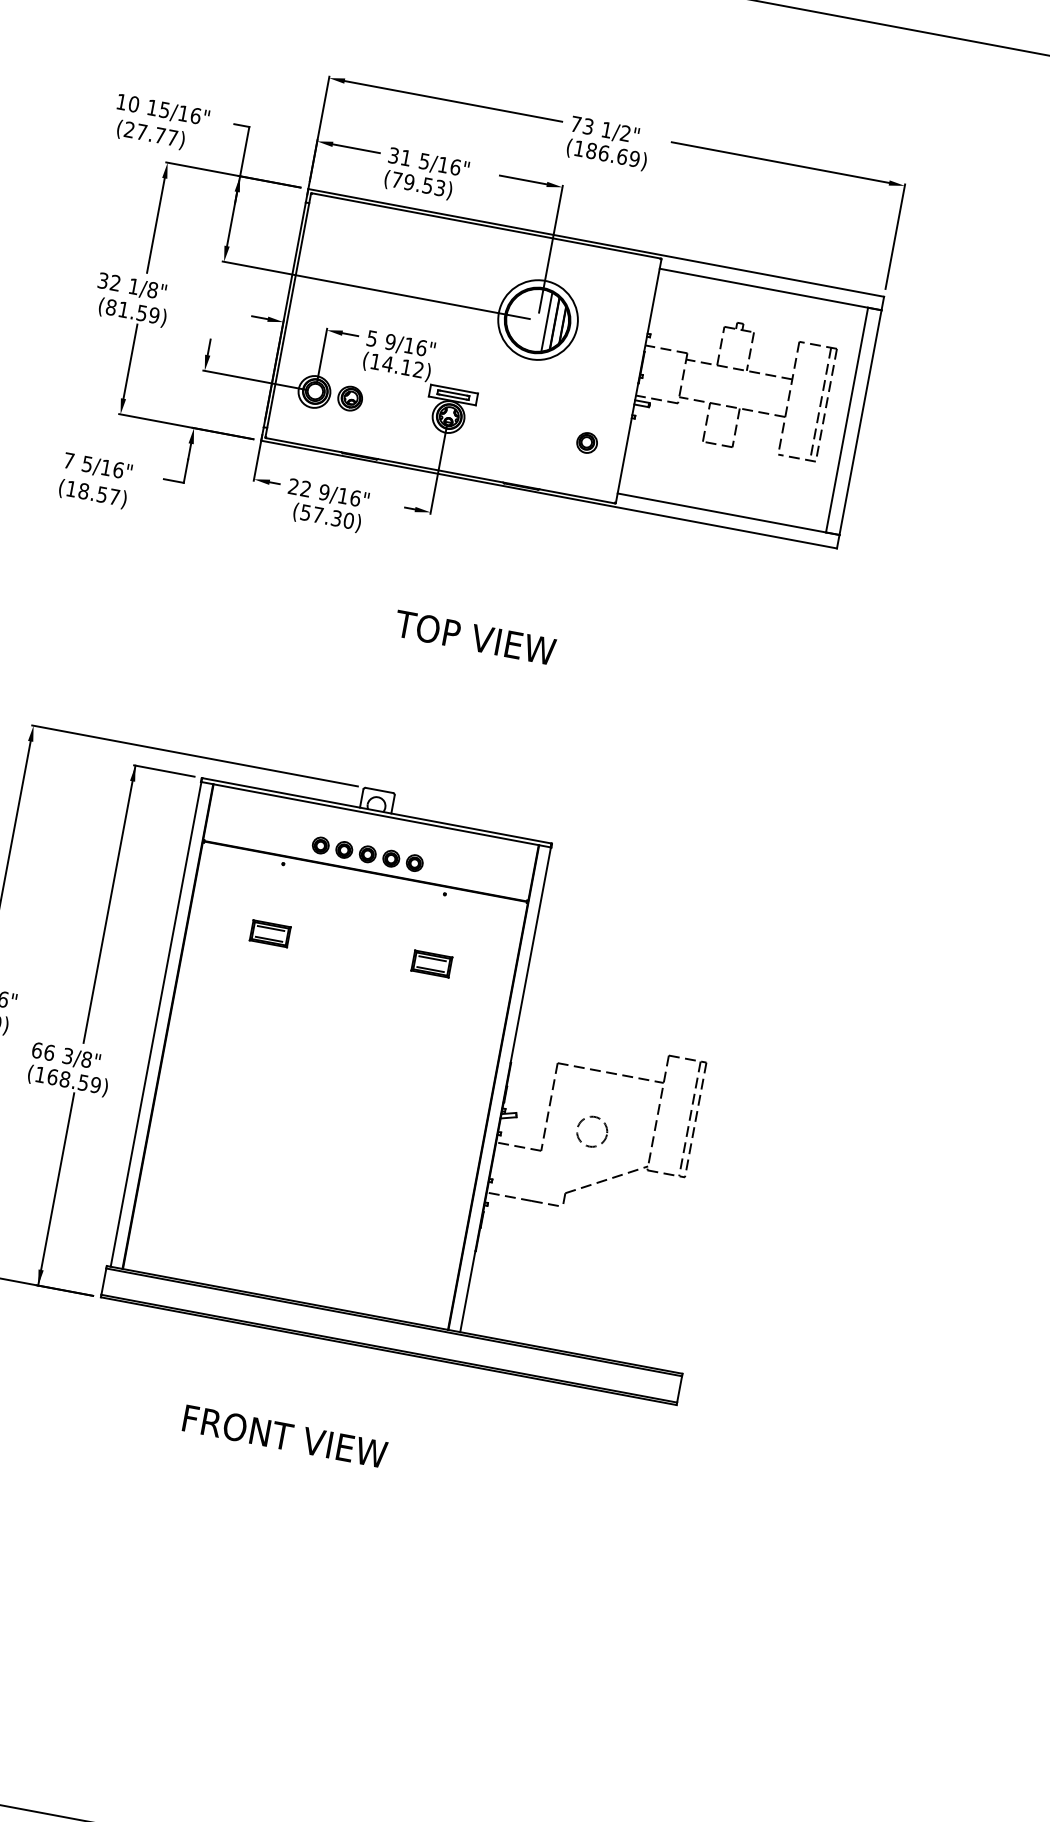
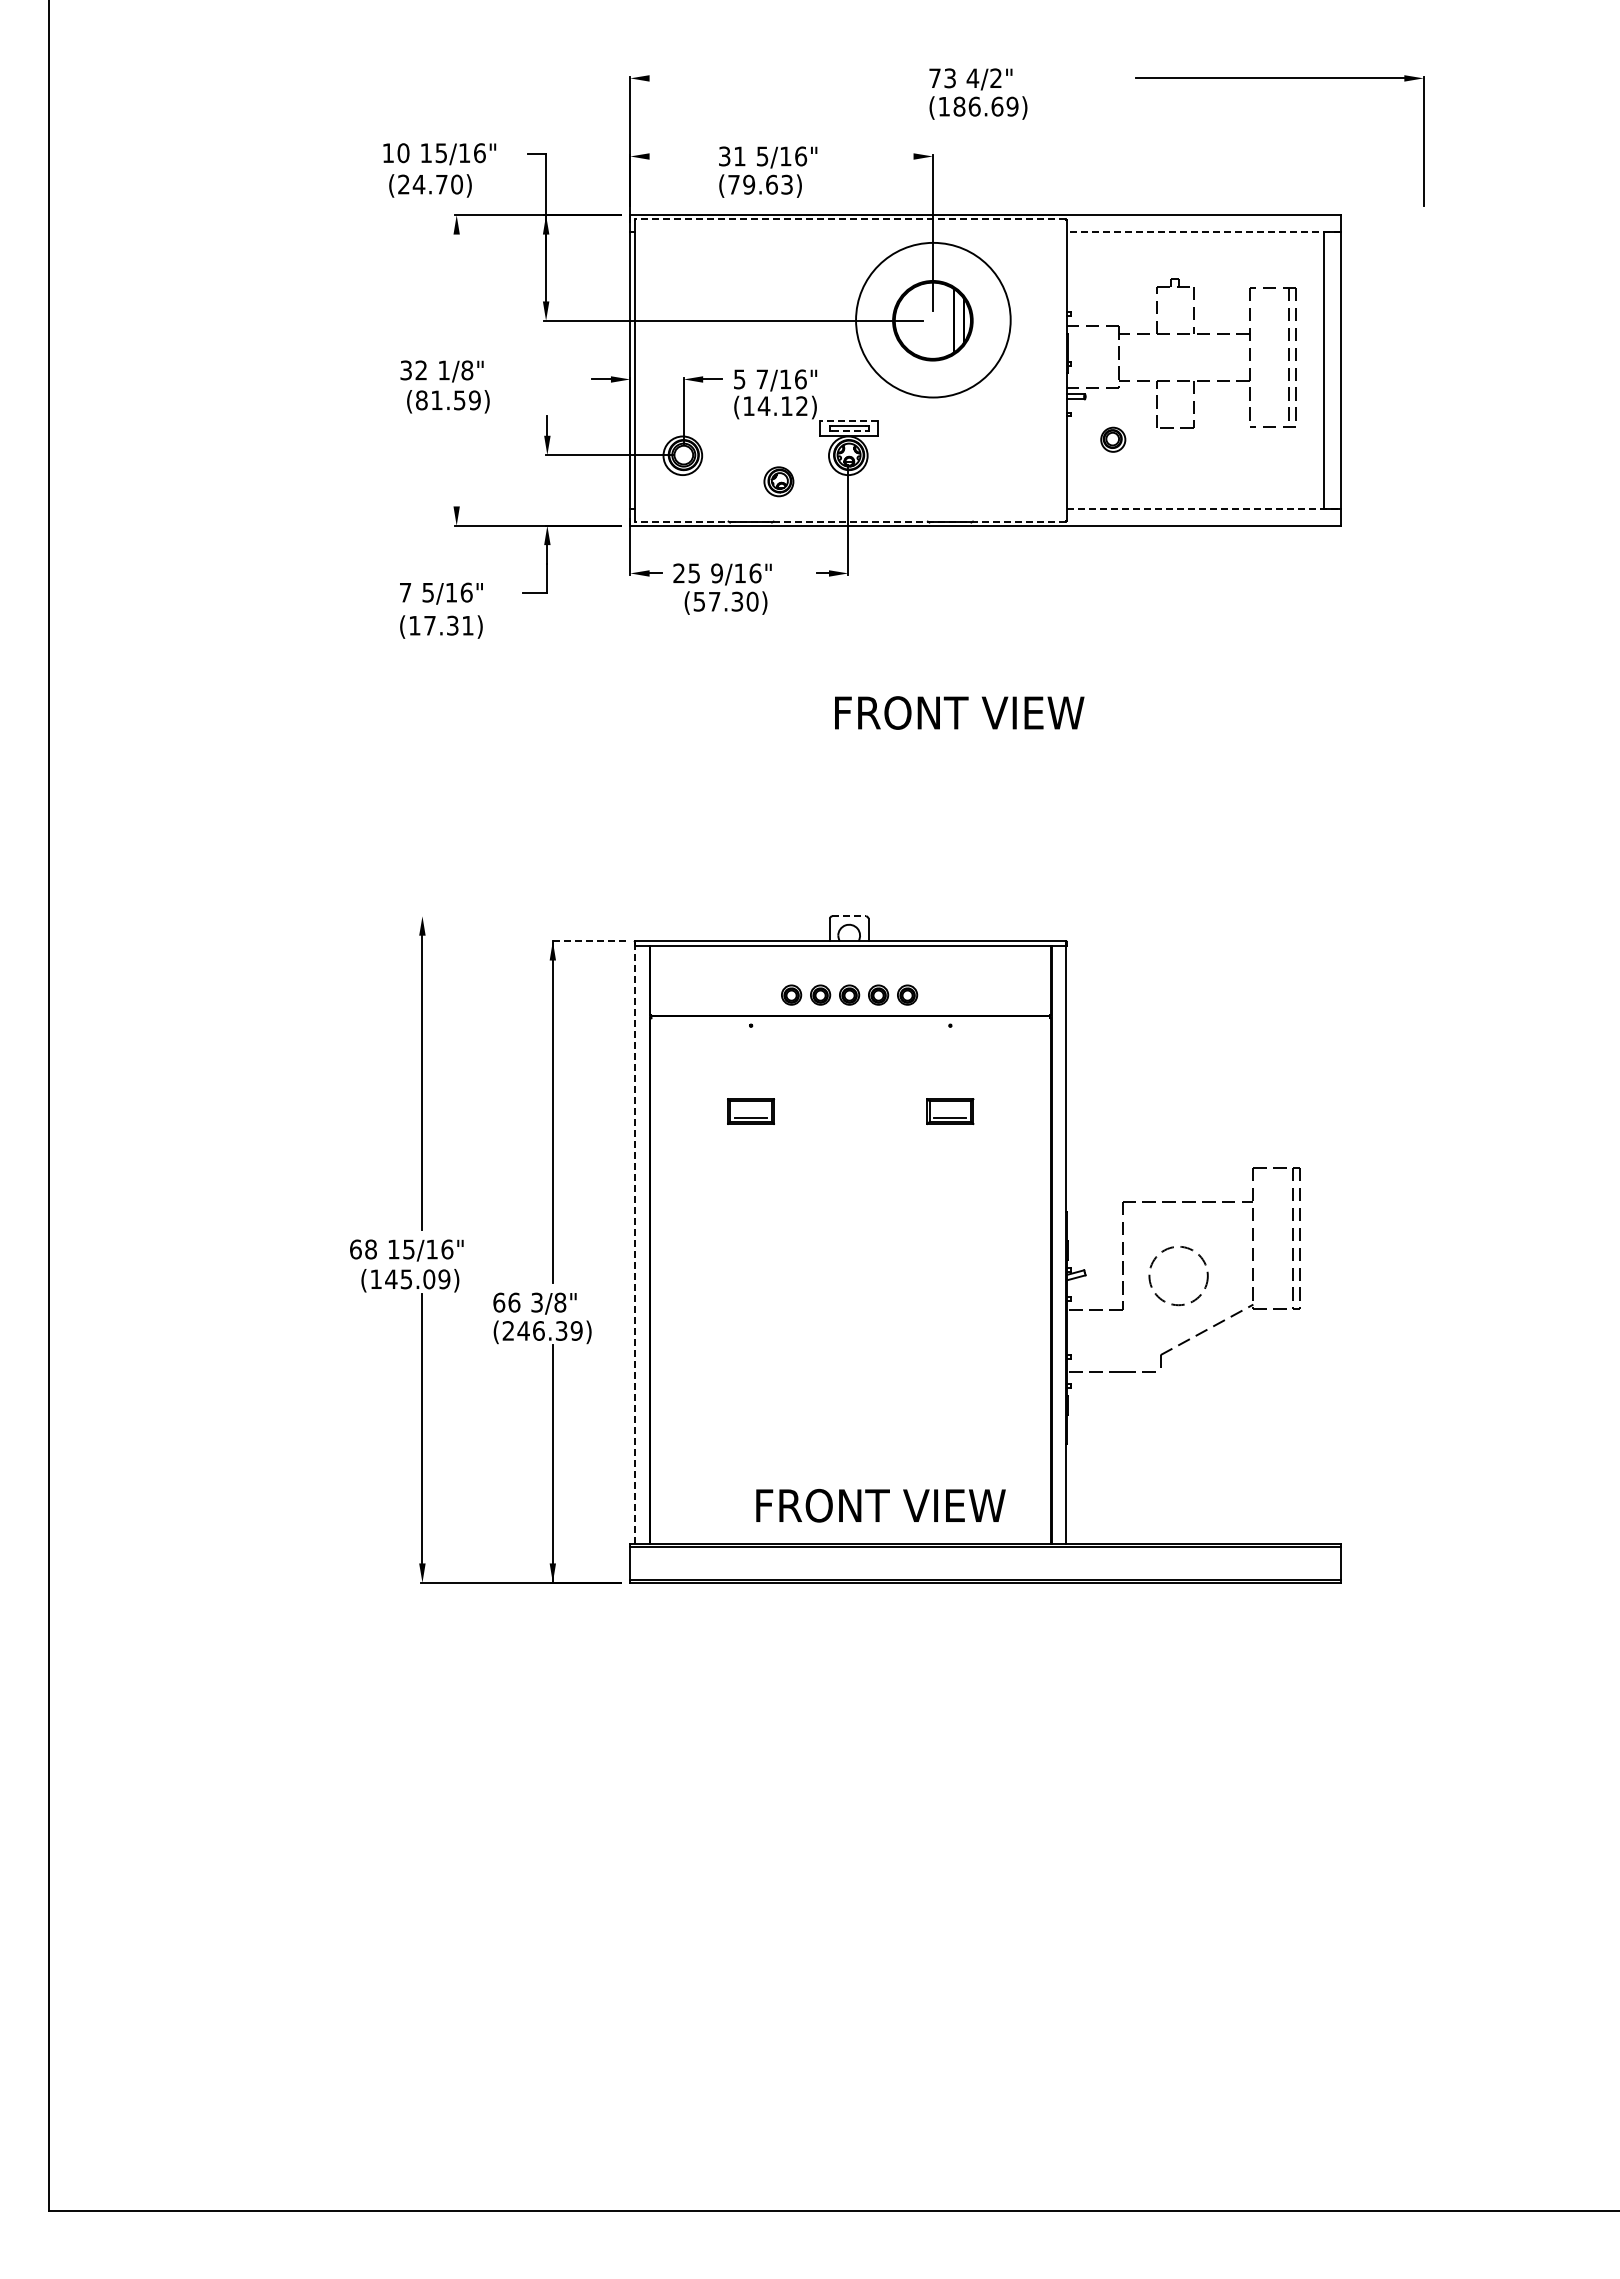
line: (453, 101) -> (783, 78), removed
text: (606, 129) -> (972, 77), 1/2" -> 4/2"
text: (156, 134) -> (437, 184), (27.77) -> (24.70)
line: (356, 148) -> (678, 156), removed
part: (787, 164) -> (1279, 78), moved
line: (523, 180) -> (884, 156), removed
text: (427, 185) -> (771, 184), (79.53) -> (79.63)
line: (155, 225) -> (456, 292), removed
line: (486, 225) -> (850, 219), solid -> dashed
line: (770, 289) -> (1203, 231), solid -> dashed
circle: (538, 319) -> (933, 319), size x1.6
line: (547, 322) -> (944, 320), removed
text: (390, 342) -> (762, 379), 9/16" -> 7/16"
line: (130, 361) -> (456, 460), removed
line: (454, 389) -> (849, 421), solid -> dashed
line: (453, 396) -> (849, 430), solid -> dashed
part: (349, 398) -> (778, 481), moved
part: (587, 442) -> (1113, 439), moved
line: (440, 470) -> (850, 521), solid -> dashed
text: (305, 488) -> (693, 573), 22 -> 25
text: (98, 493) -> (448, 625), (18.57) -> (17.31)
line: (728, 514) -> (1203, 509), solid -> dashed
text: (498, 641) -> (957, 712), TOP VIEW -> FRONT VIEW
line: (194, 756) -> (621, 916), removed
line: (163, 771) -> (587, 941), solid -> dashed
line: (379, 790) -> (849, 916), solid -> dashed
line: (270, 928) -> (750, 1105), removed
line: (432, 958) -> (949, 1105), removed
line: (156, 1023) -> (635, 1244), solid -> dashed
text: (61, 1078) -> (534, 1330), (168.59) -> (246.39)
circle: (592, 1131) -> (1179, 1275), size x1.6
text: (284, 1436) -> (880, 1505), moved

